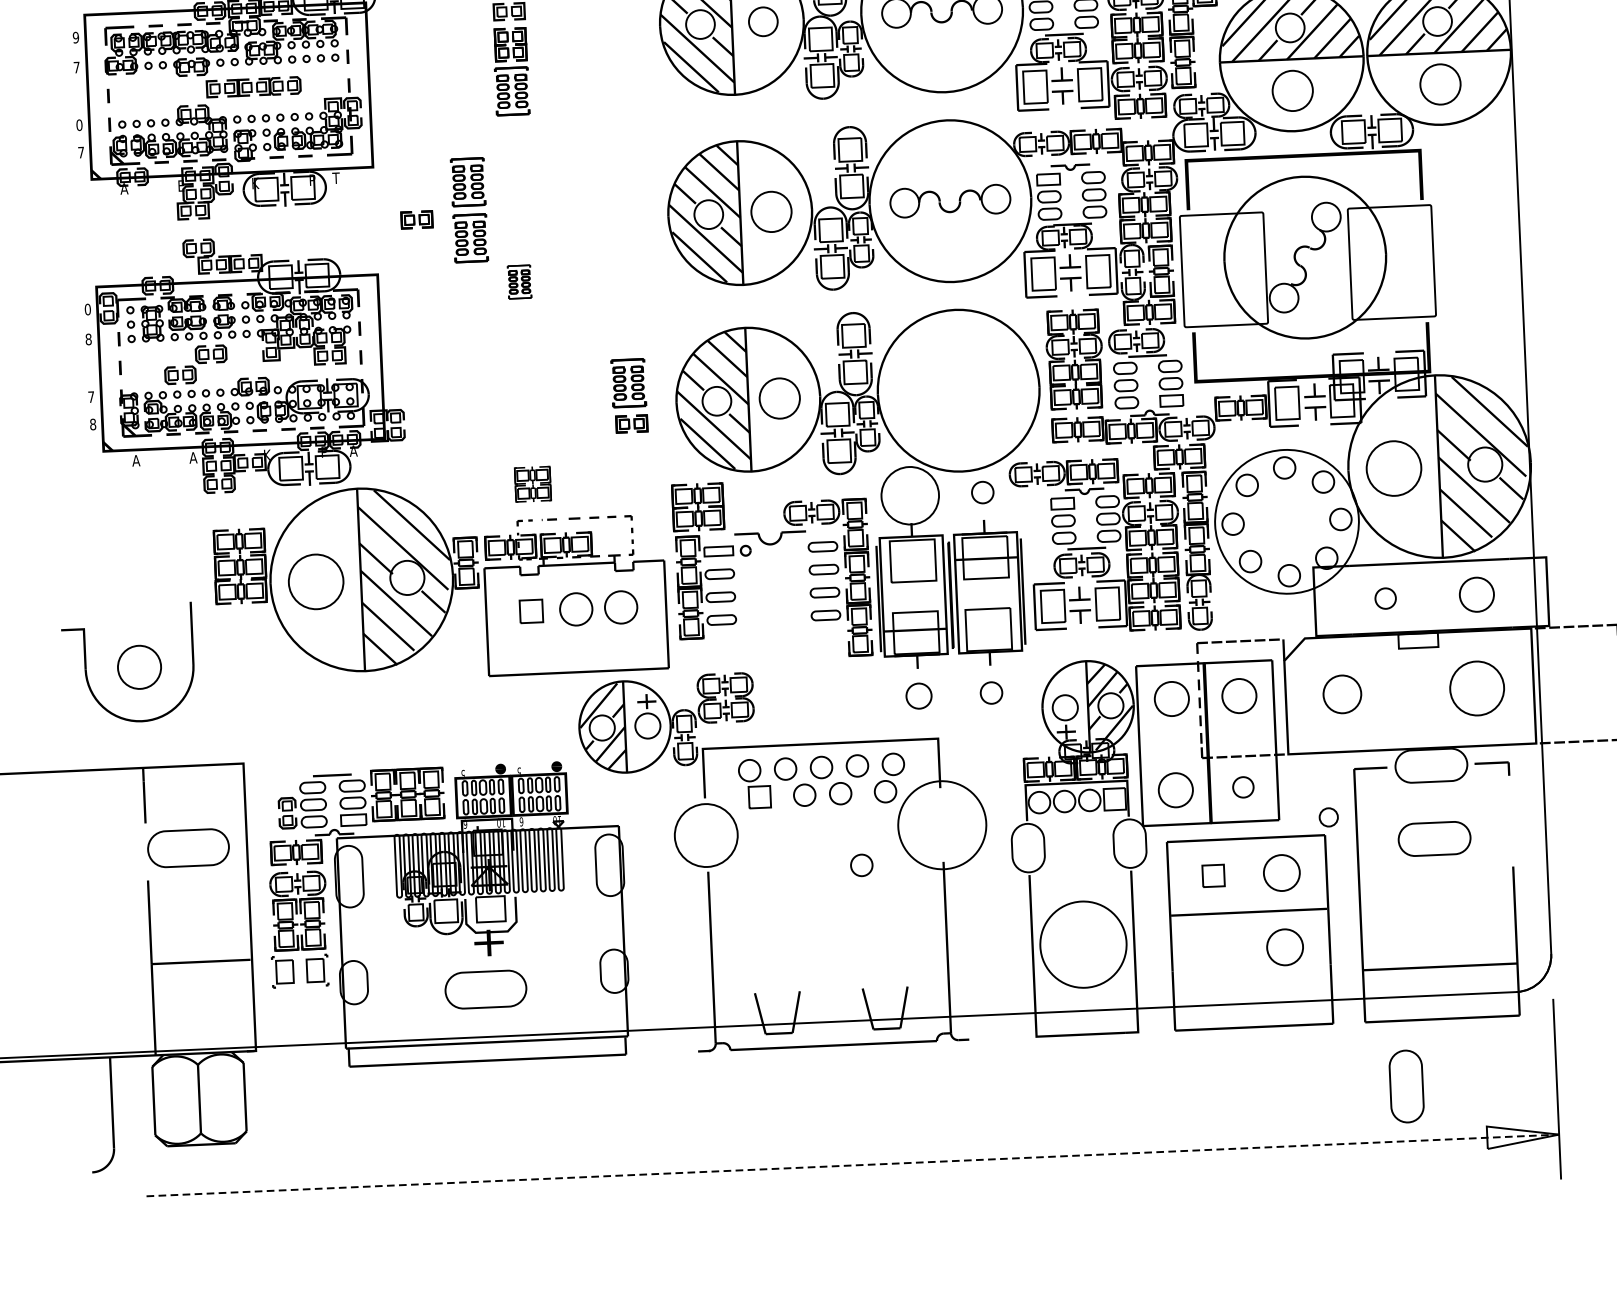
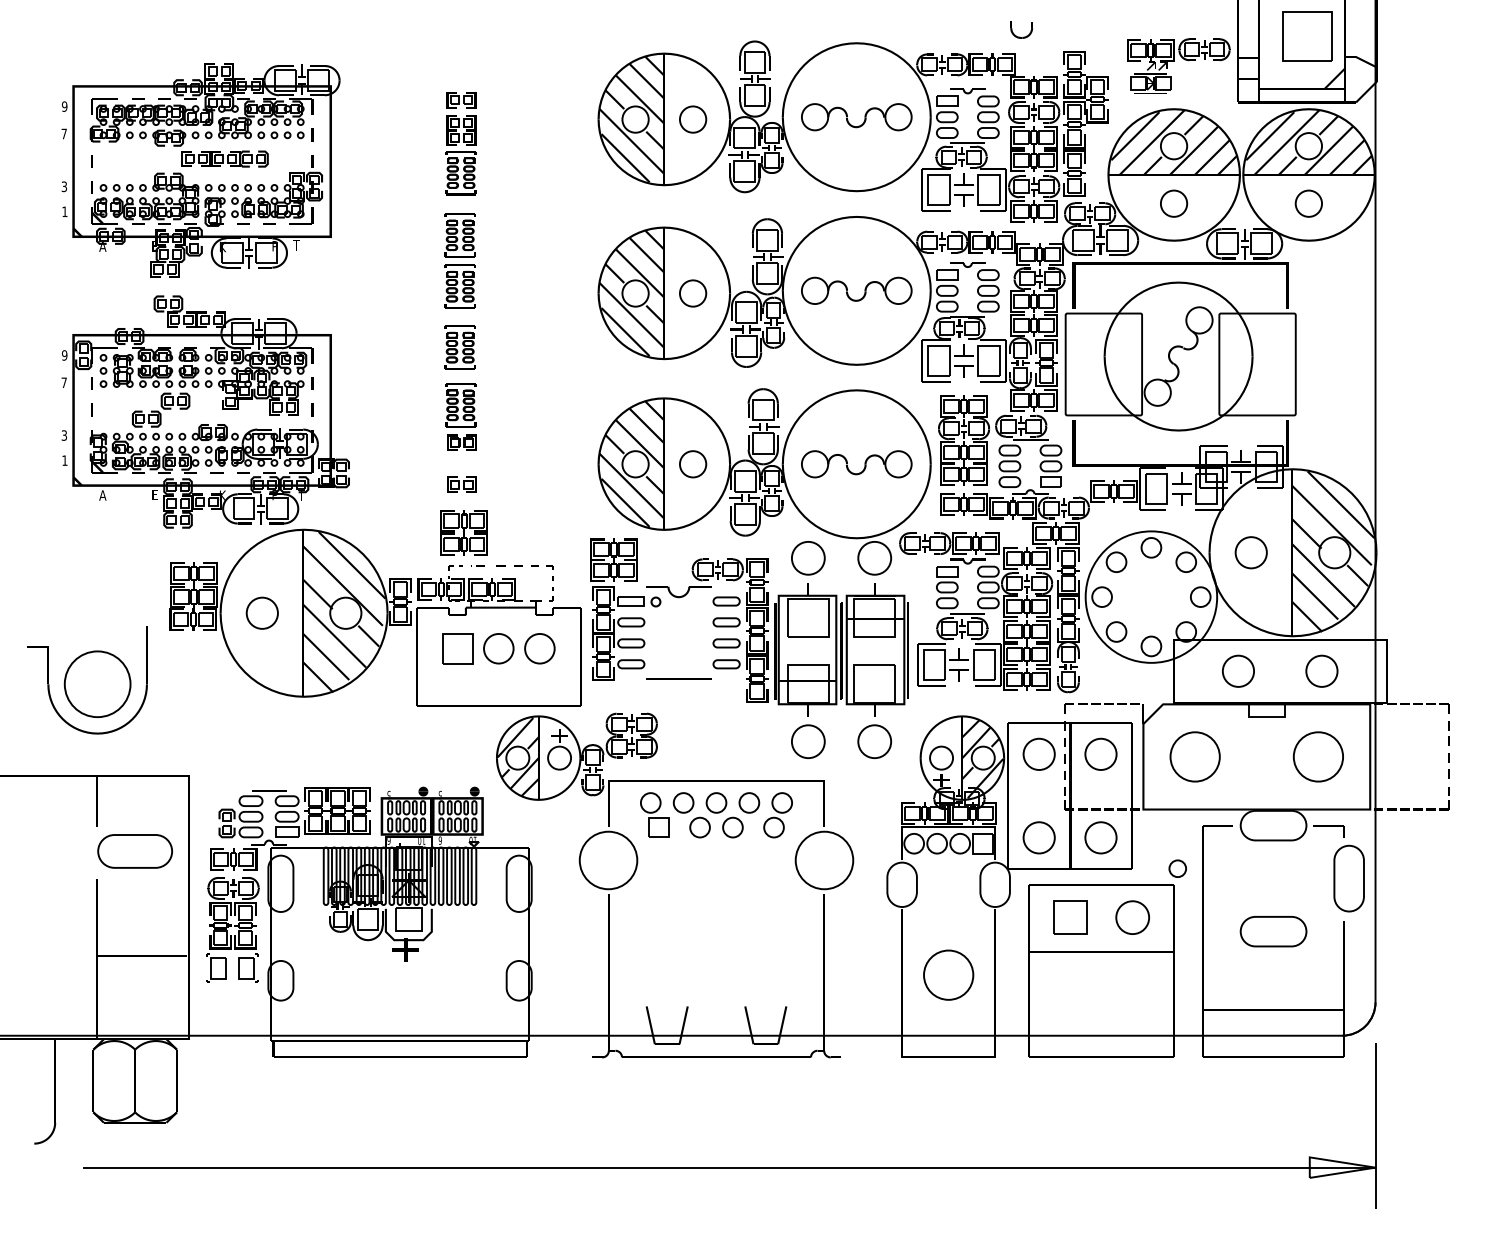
circle: (1439, 84) -> (1308, 203), size x0.71
circle: (1293, 90) -> (1174, 203), size x0.71
text: (79, 124) -> (64, 186), 0 -> 3
text: (80, 152) -> (64, 211), 7 -> 1
part: (468, 209) -> (459, 260), moved
circle: (772, 211) -> (693, 293), size x0.71
part: (416, 219) -> (461, 484), moved
part: (518, 282) -> (459, 347), size x1.43
text: (87, 309) -> (64, 355), 0 -> 9
text: (87, 339) -> (63, 382), 8 -> 7
part: (967, 390) -> (864, 464), added
part: (628, 395) -> (460, 416), moved
text: (90, 397) -> (63, 435), 7 -> 3
circle: (779, 398) -> (692, 464), size x0.71
text: (92, 424) -> (64, 460), 8 -> 1
text: (353, 451) -> (301, 495), A -> T
text: (192, 458) -> (154, 495), A -> E
circle: (1393, 468) -> (1250, 552), size x0.62
part: (532, 484) -> (463, 532), size x1.43
circle: (982, 491) -> (874, 557), size x1.67
circle: (909, 494) -> (807, 557), size x0.62
circle: (315, 581) -> (261, 612), size x0.62
circle: (1385, 597) -> (1238, 670), size x1.67
part: (531, 611) -> (457, 648), size x1.43
line: (774, 633) -> (678, 678), added
circle: (139, 667) -> (97, 684), size x1.67
circle: (991, 692) -> (874, 741), size x1.67
circle: (1341, 693) -> (1194, 756), size x1.43
circle: (919, 695) -> (808, 741), size x1.43
circle: (1242, 786) -> (1100, 837), size x1.67
circle: (942, 825) -> (824, 860), size x0.71
part: (1434, 838) -> (1273, 931), moved
circle: (861, 864) -> (749, 893), removed
part: (1213, 875) -> (1070, 917), size x1.67
circle: (1083, 943) -> (948, 974), size x0.62
circle: (1284, 947) -> (1132, 985), removed
part: (485, 989) -> (400, 992), removed
part: (1405, 1086) -> (1348, 878), moved
line: (853, 1165) -> (729, 1167), dashed -> solid

